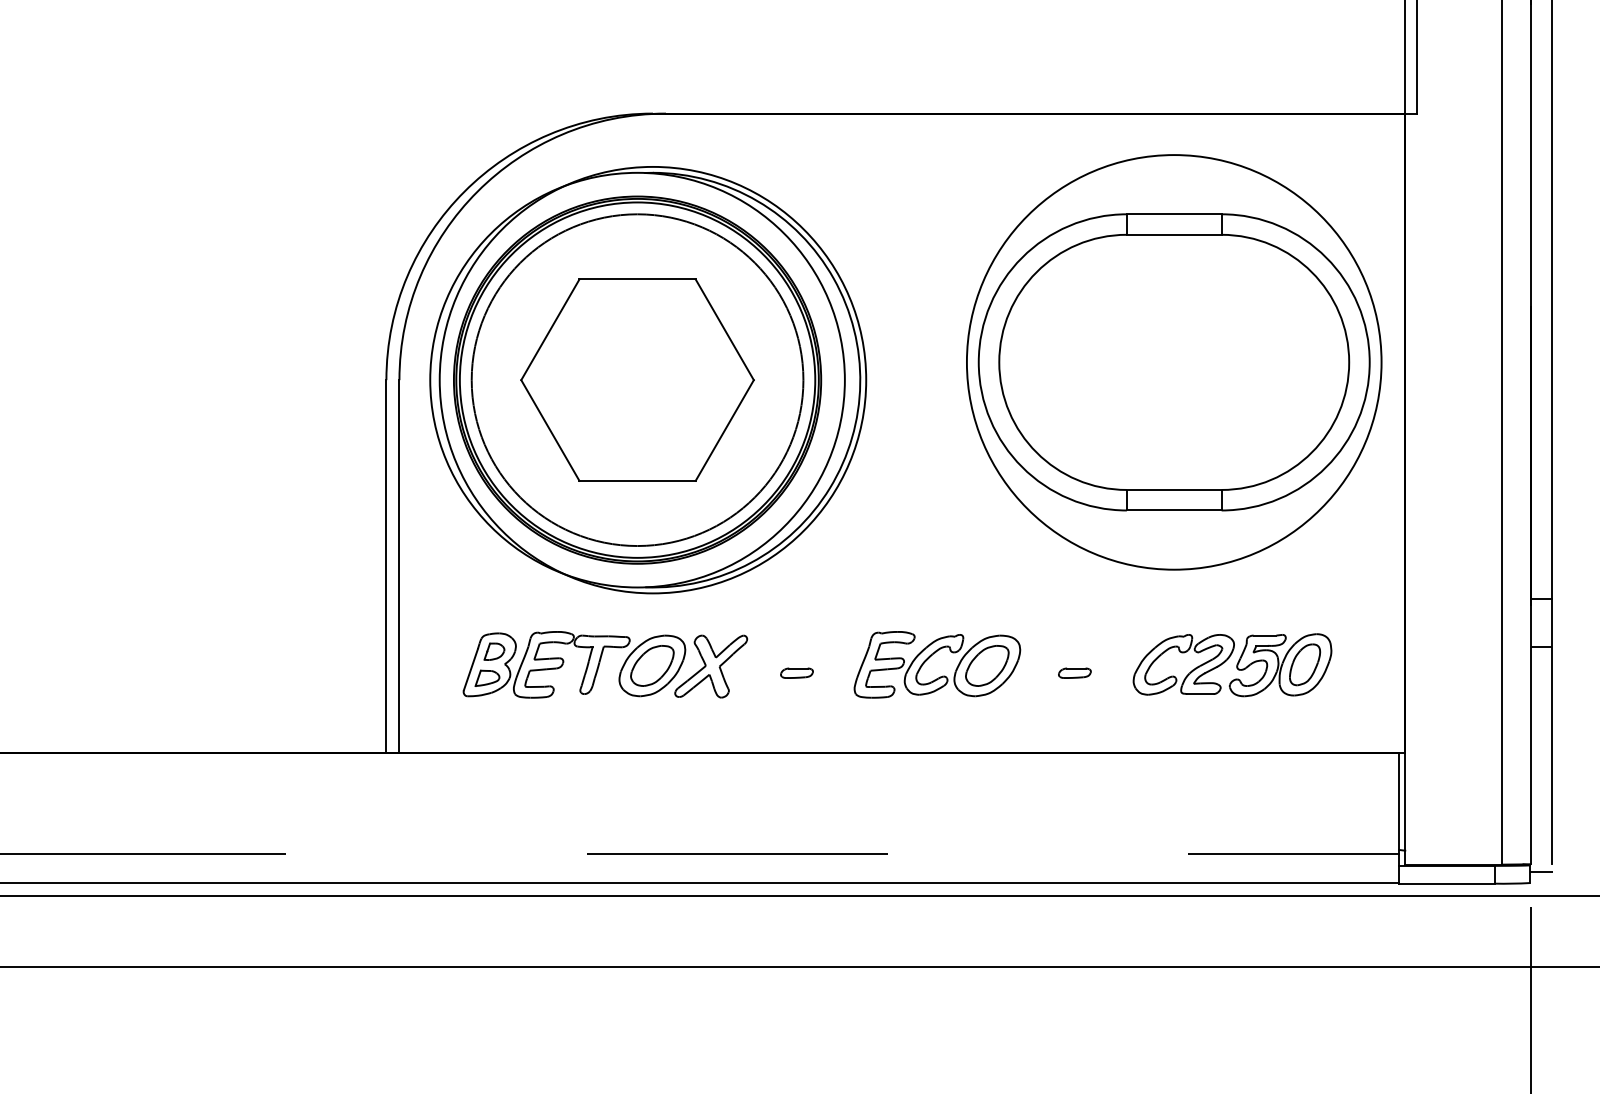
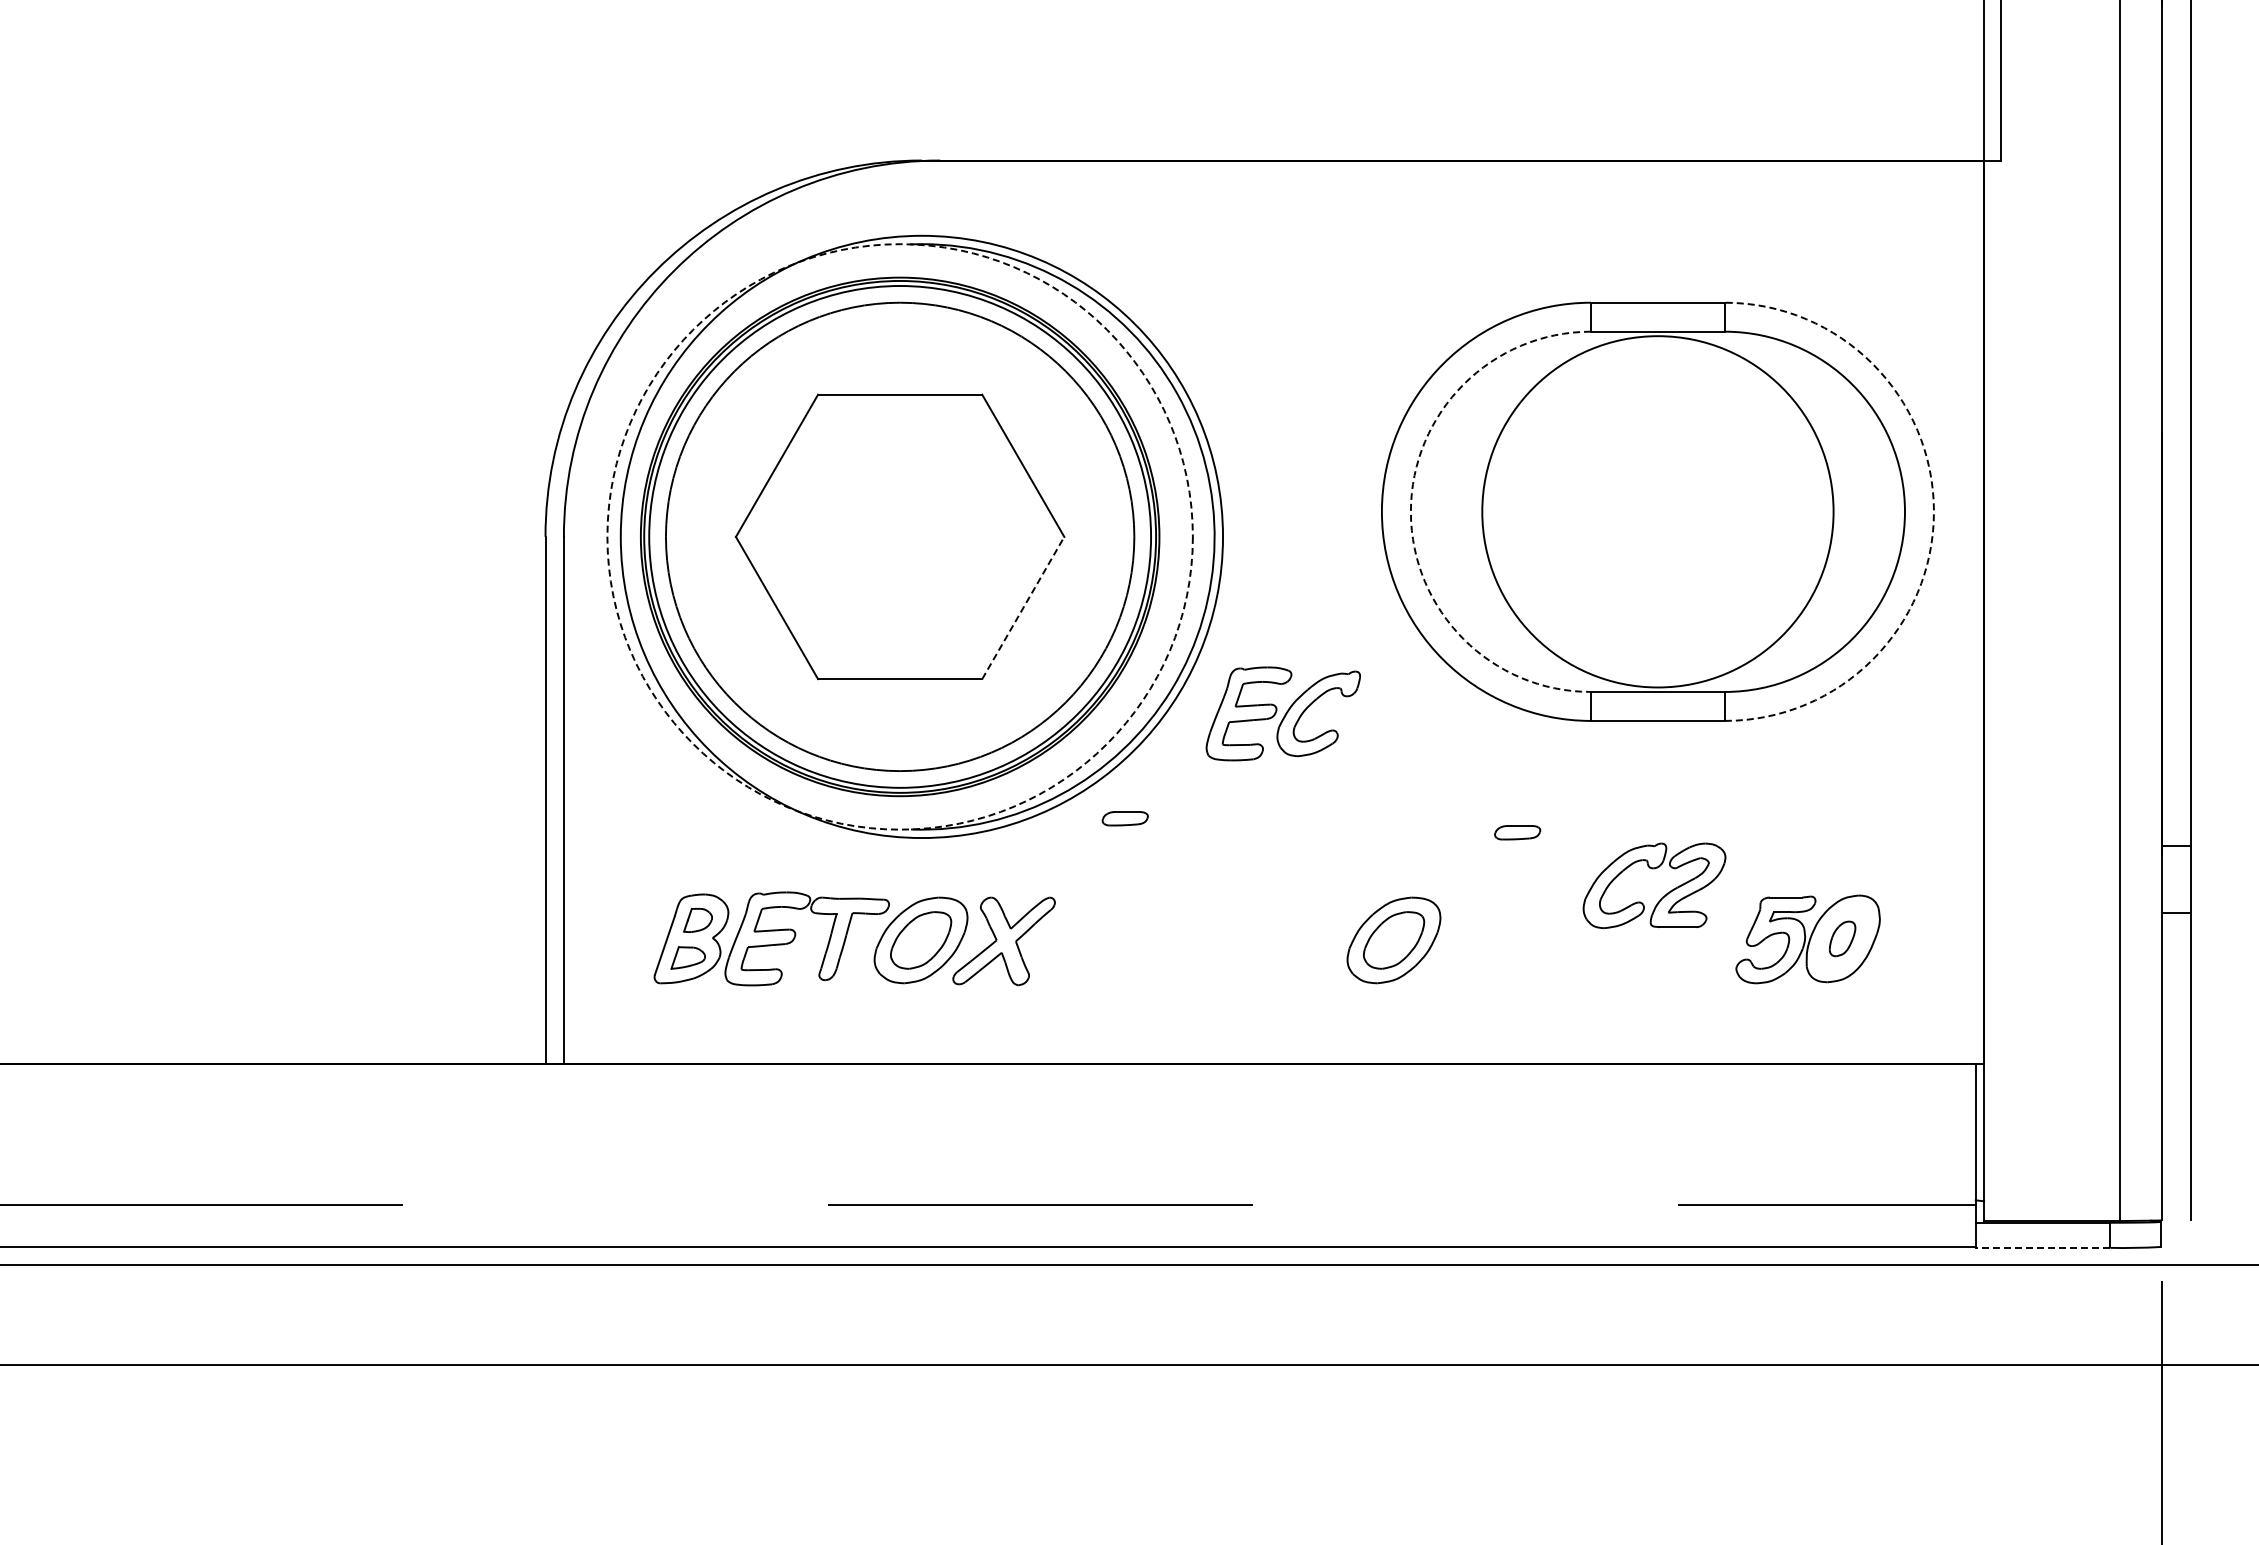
arc: (999, 362) -> (1410, 511), solid -> dashed
circle: (1173, 362) -> (1657, 511), size x0.6
arc: (1369, 362) -> (1933, 511), solid -> dashed
circle: (637, 379) -> (899, 536), solid -> dashed
line: (724, 430) -> (1023, 607), solid -> dashed
part: (908, 664) -> (1282, 713), moved
part: (1304, 664) -> (1842, 938), size x0.6
part: (1189, 672) -> (1662, 896), moved
part: (796, 673) -> (1124, 818), moved
part: (1074, 673) -> (1517, 832), moved
line: (1541, 872) -> (2176, 1231), removed
line: (1446, 883) -> (2042, 1247), solid -> dashed

